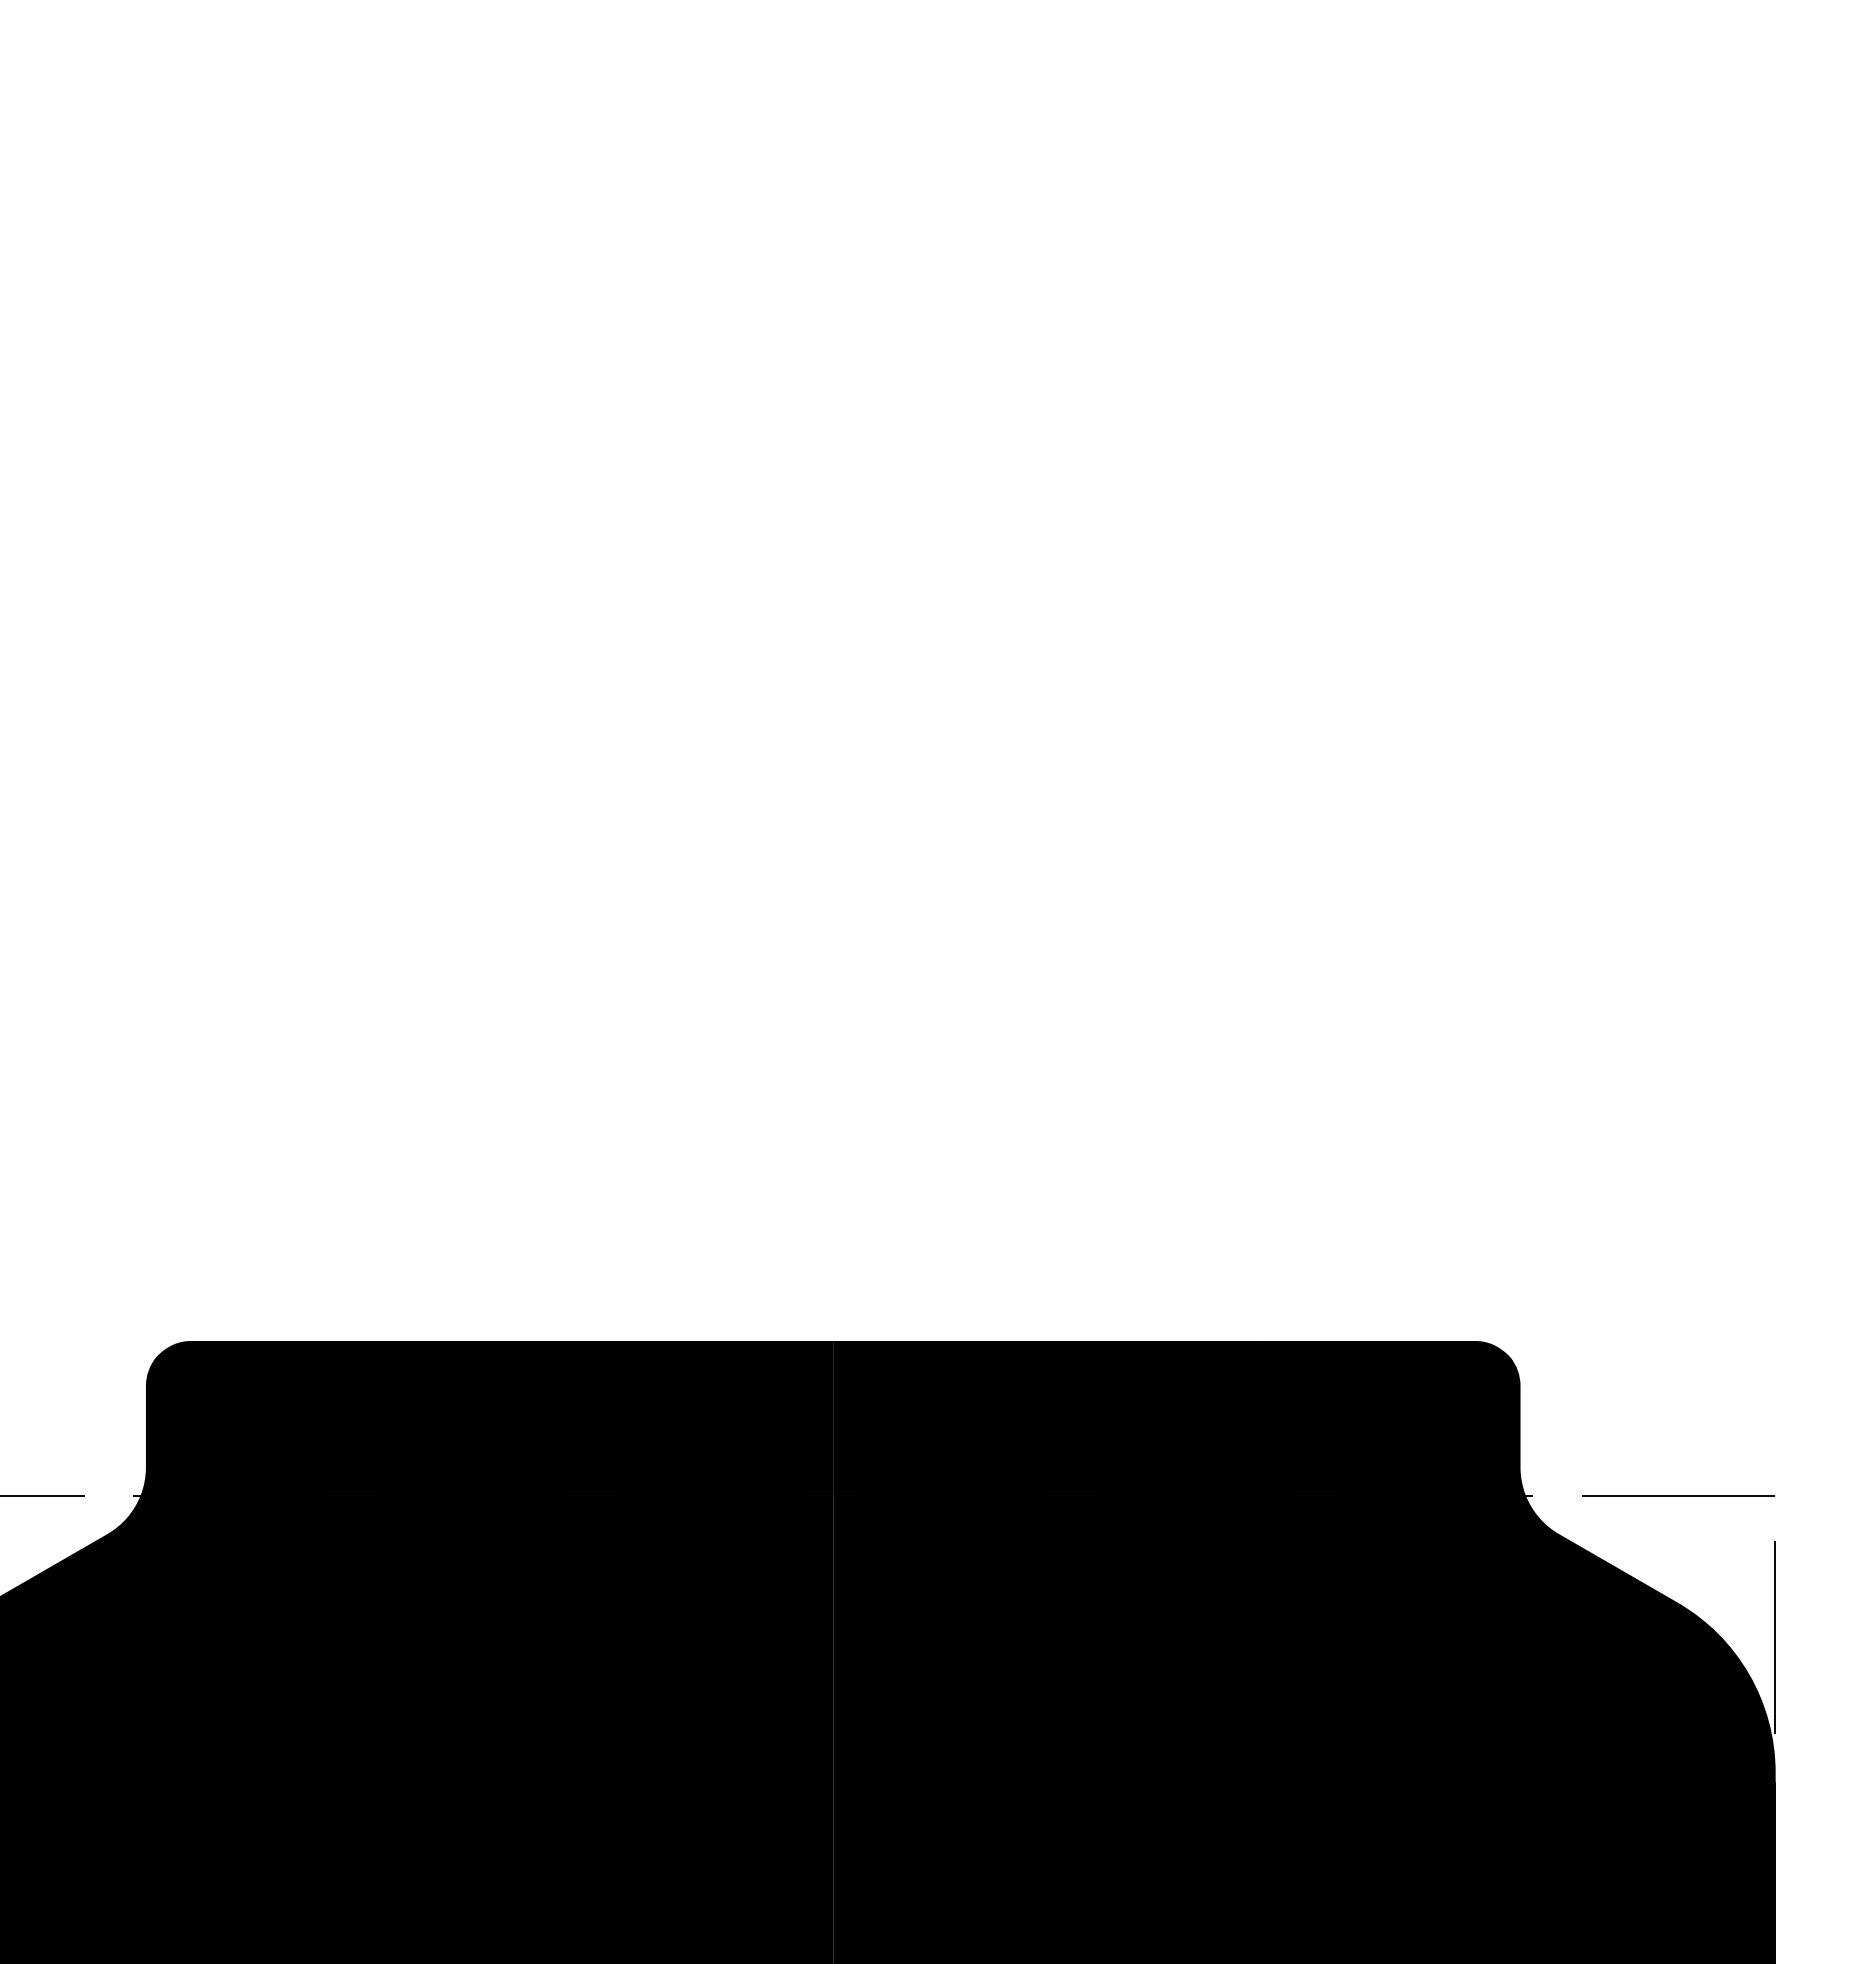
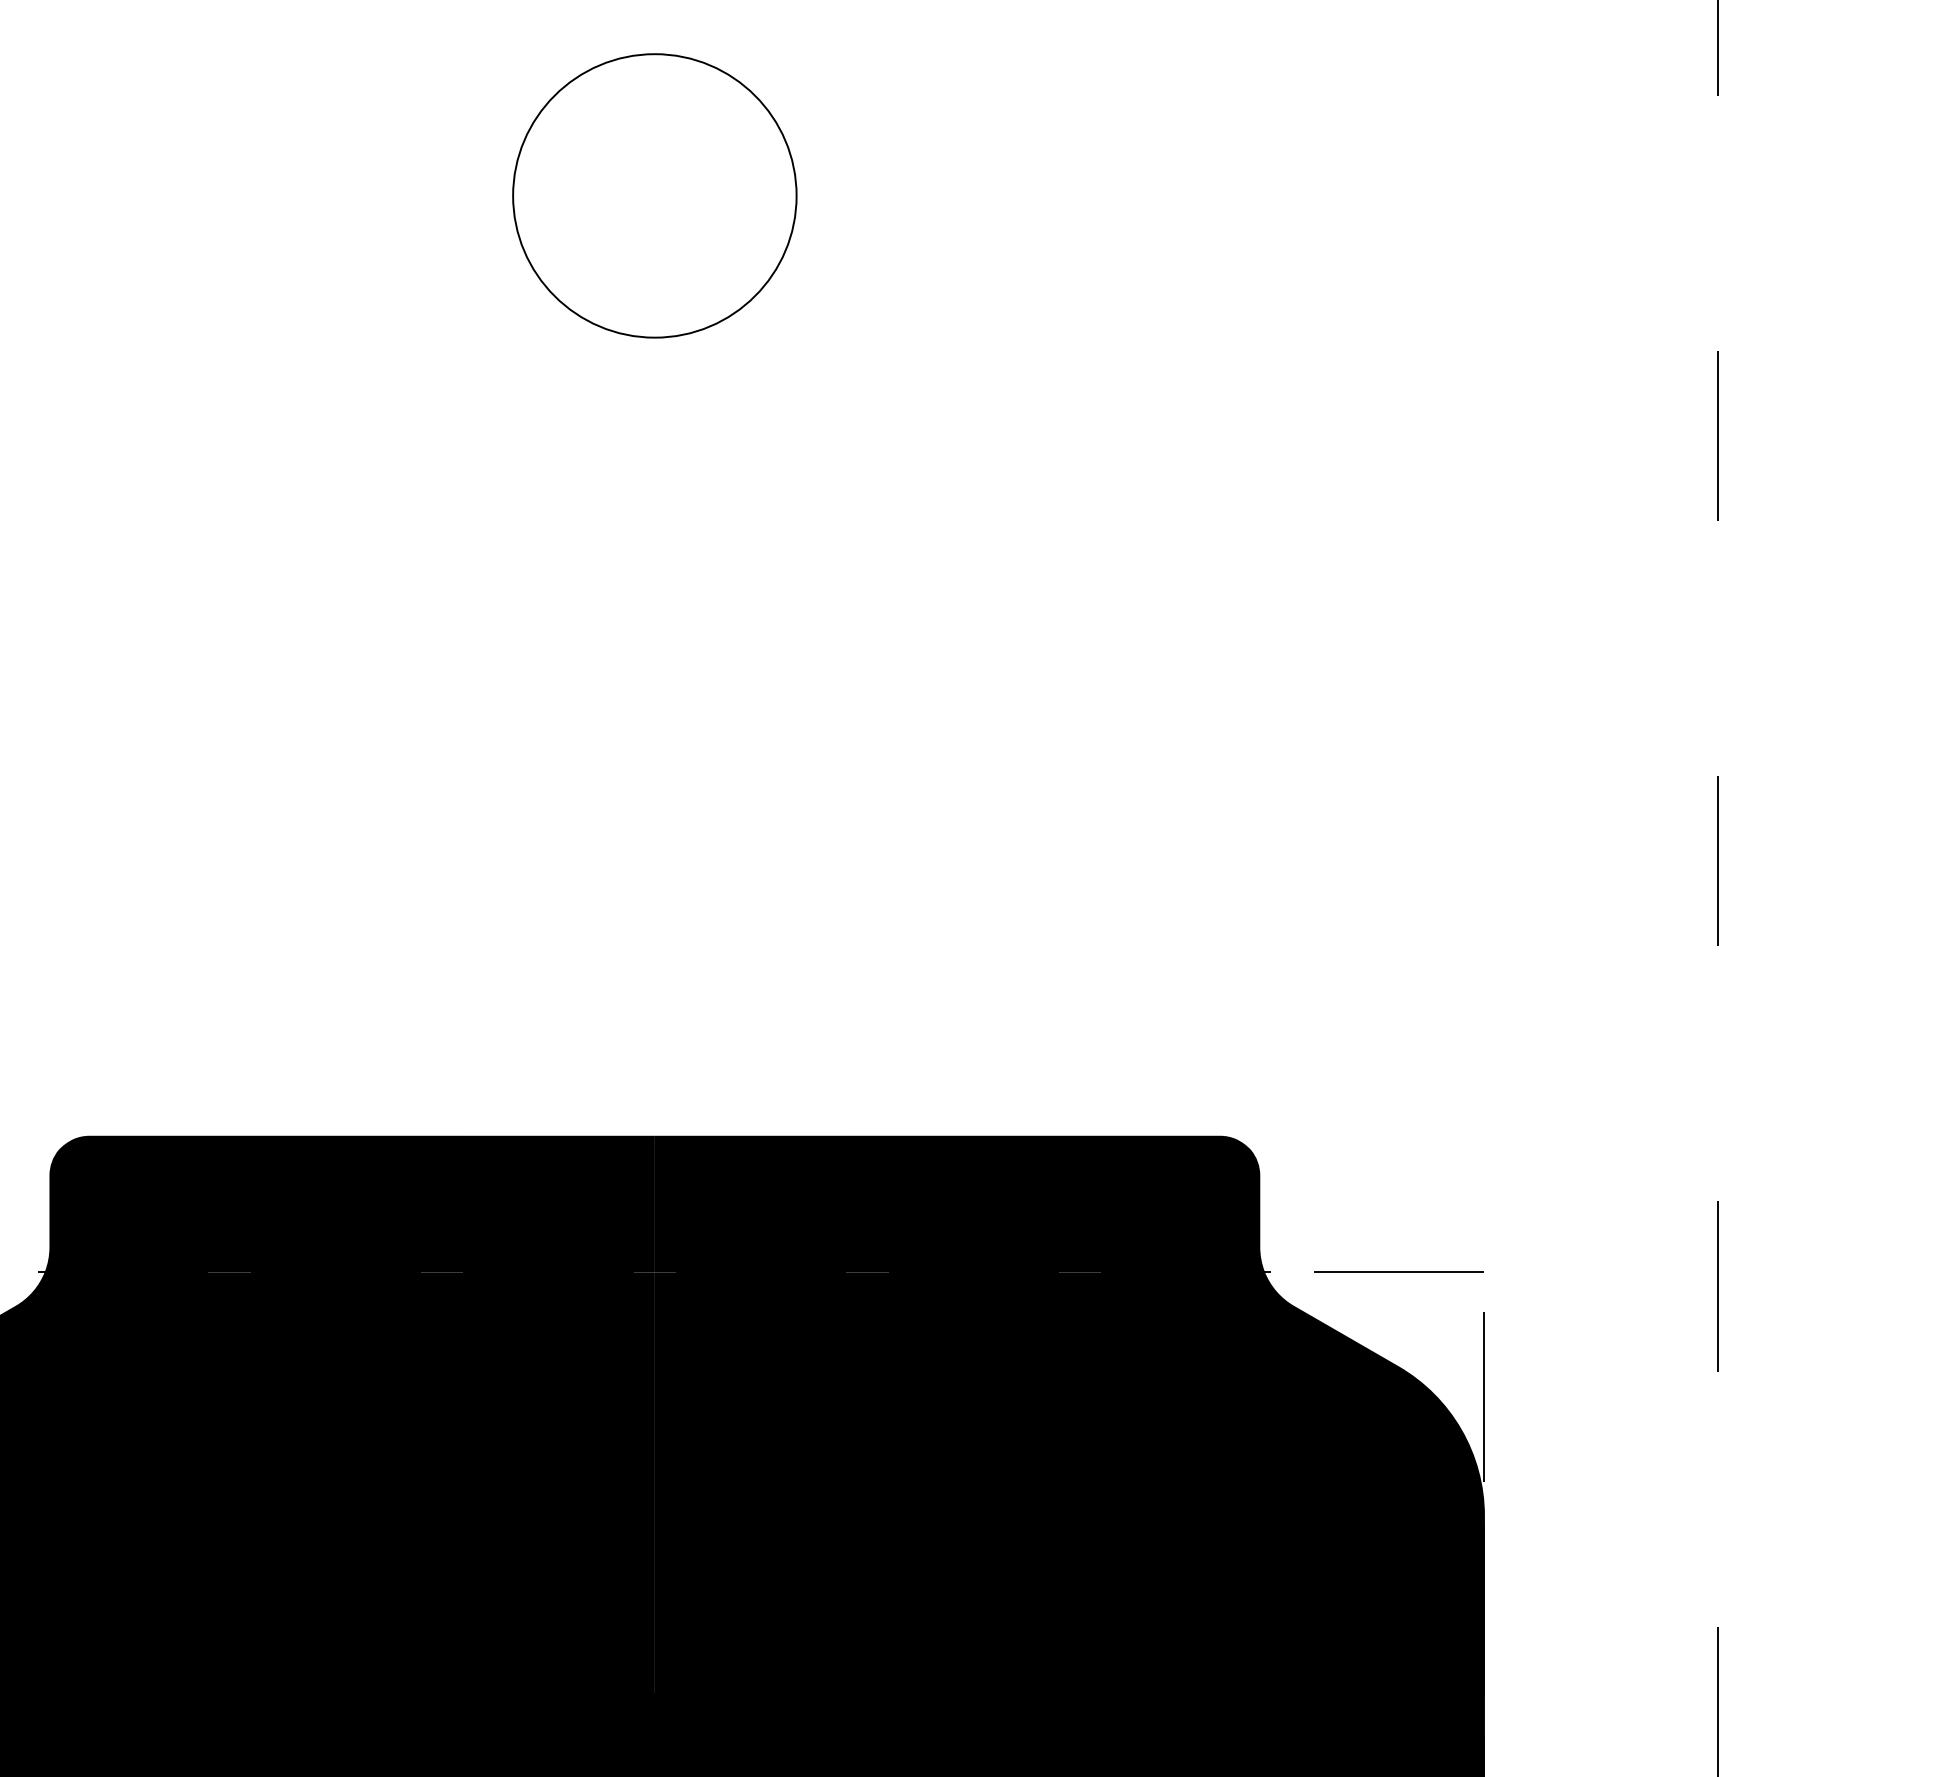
circle: (832, 273) -> (654, 195), added

